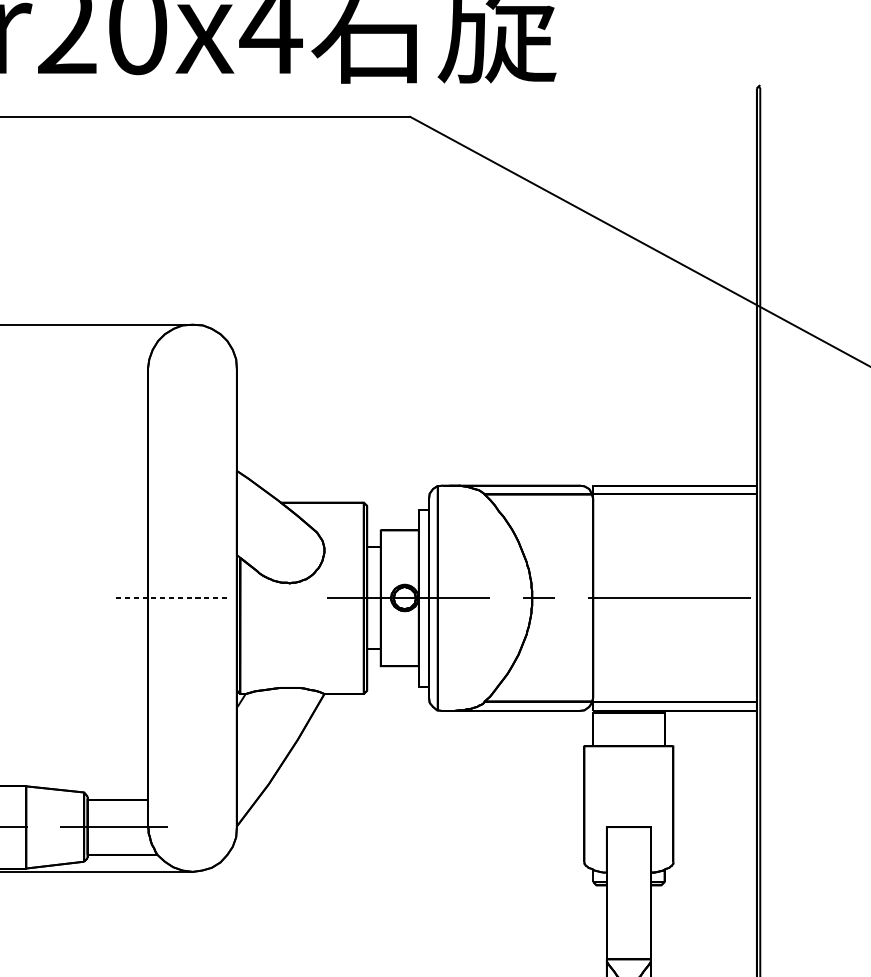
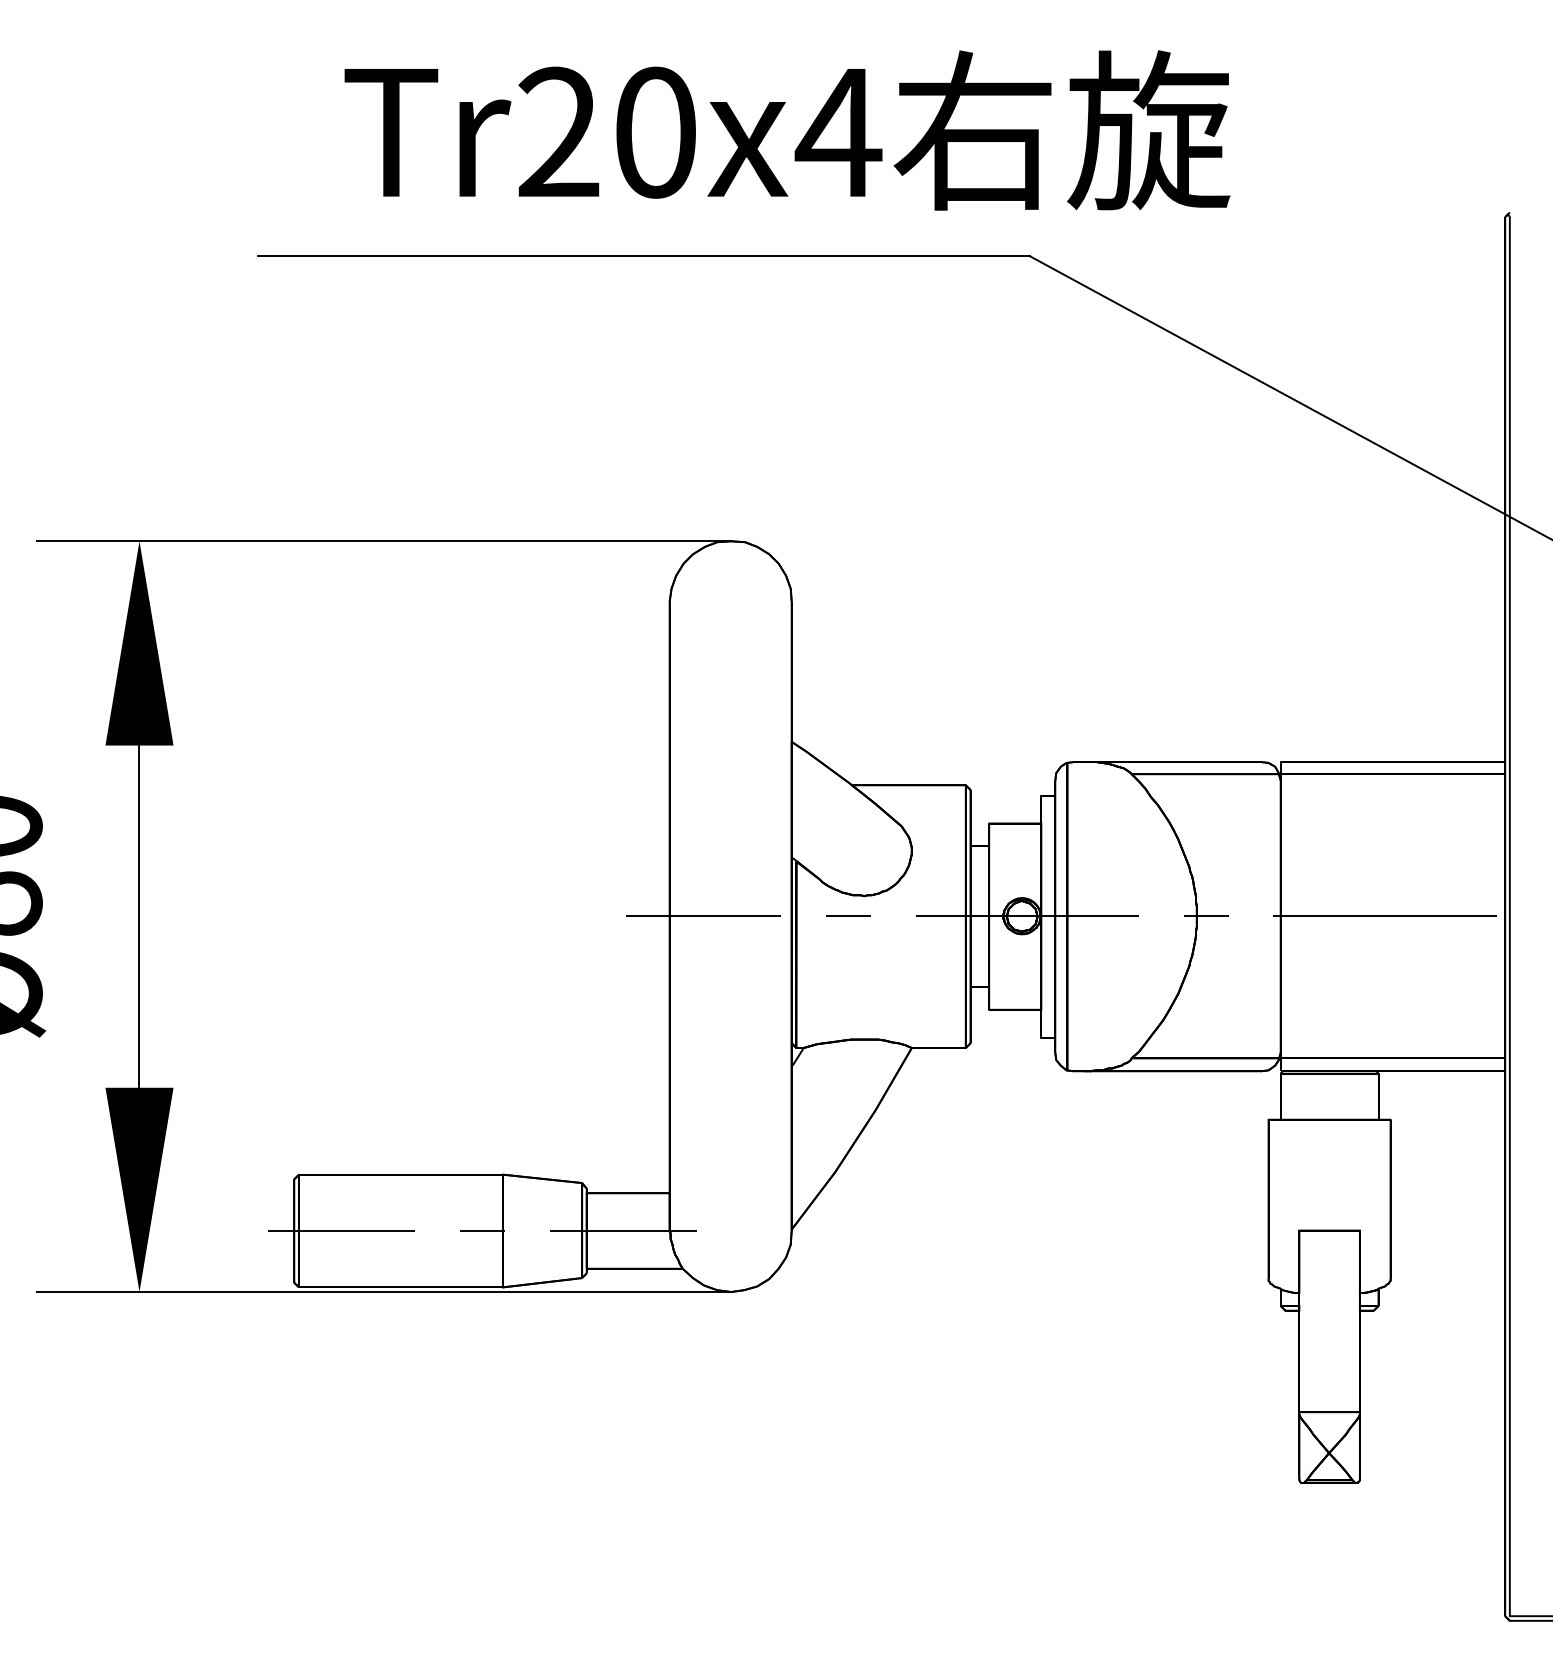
line: (172, 597) -> (703, 915), dashed -> solid
line: (278, 597) -> (848, 915), added

